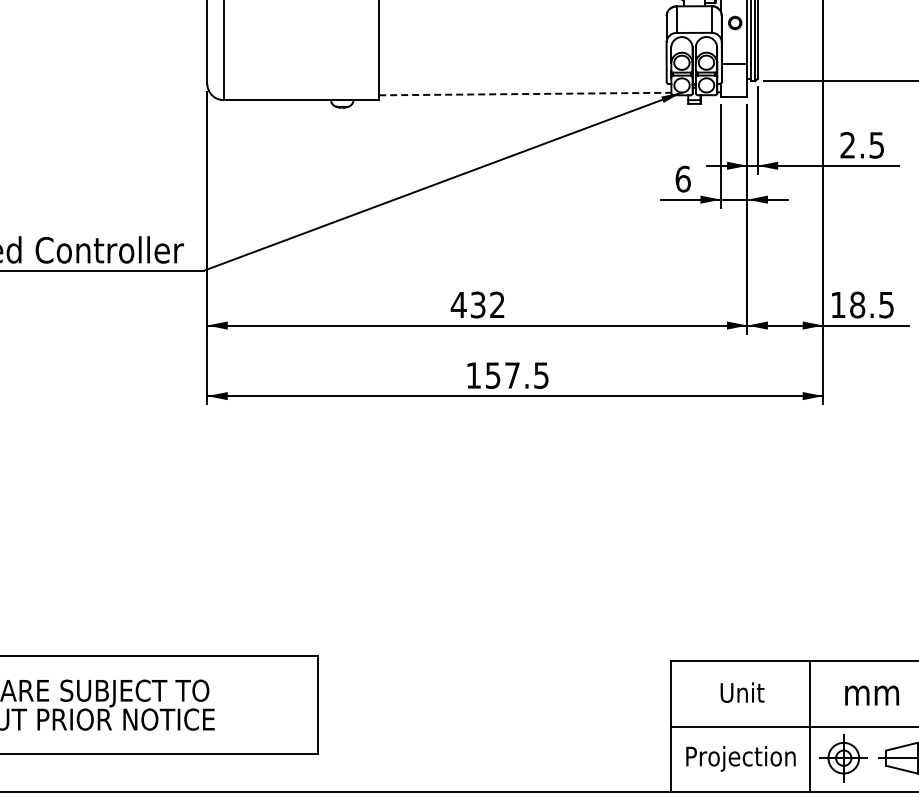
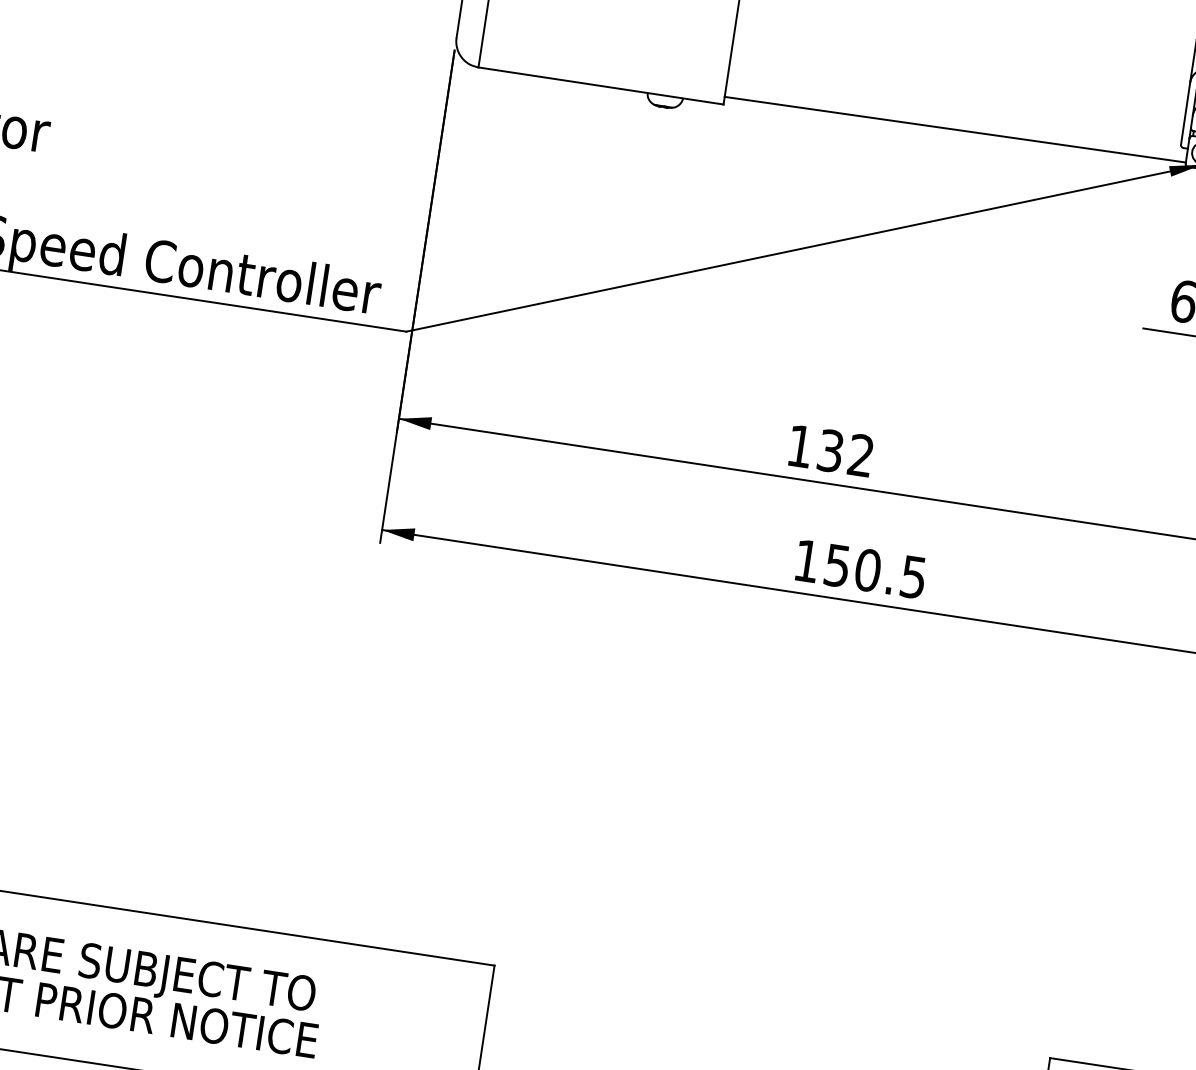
line: (525, 94) -> (955, 130), dashed -> solid
text: (458, 304) -> (799, 445), 432 -> 132
text: (512, 375) -> (868, 570), 157.5 -> 150.5

